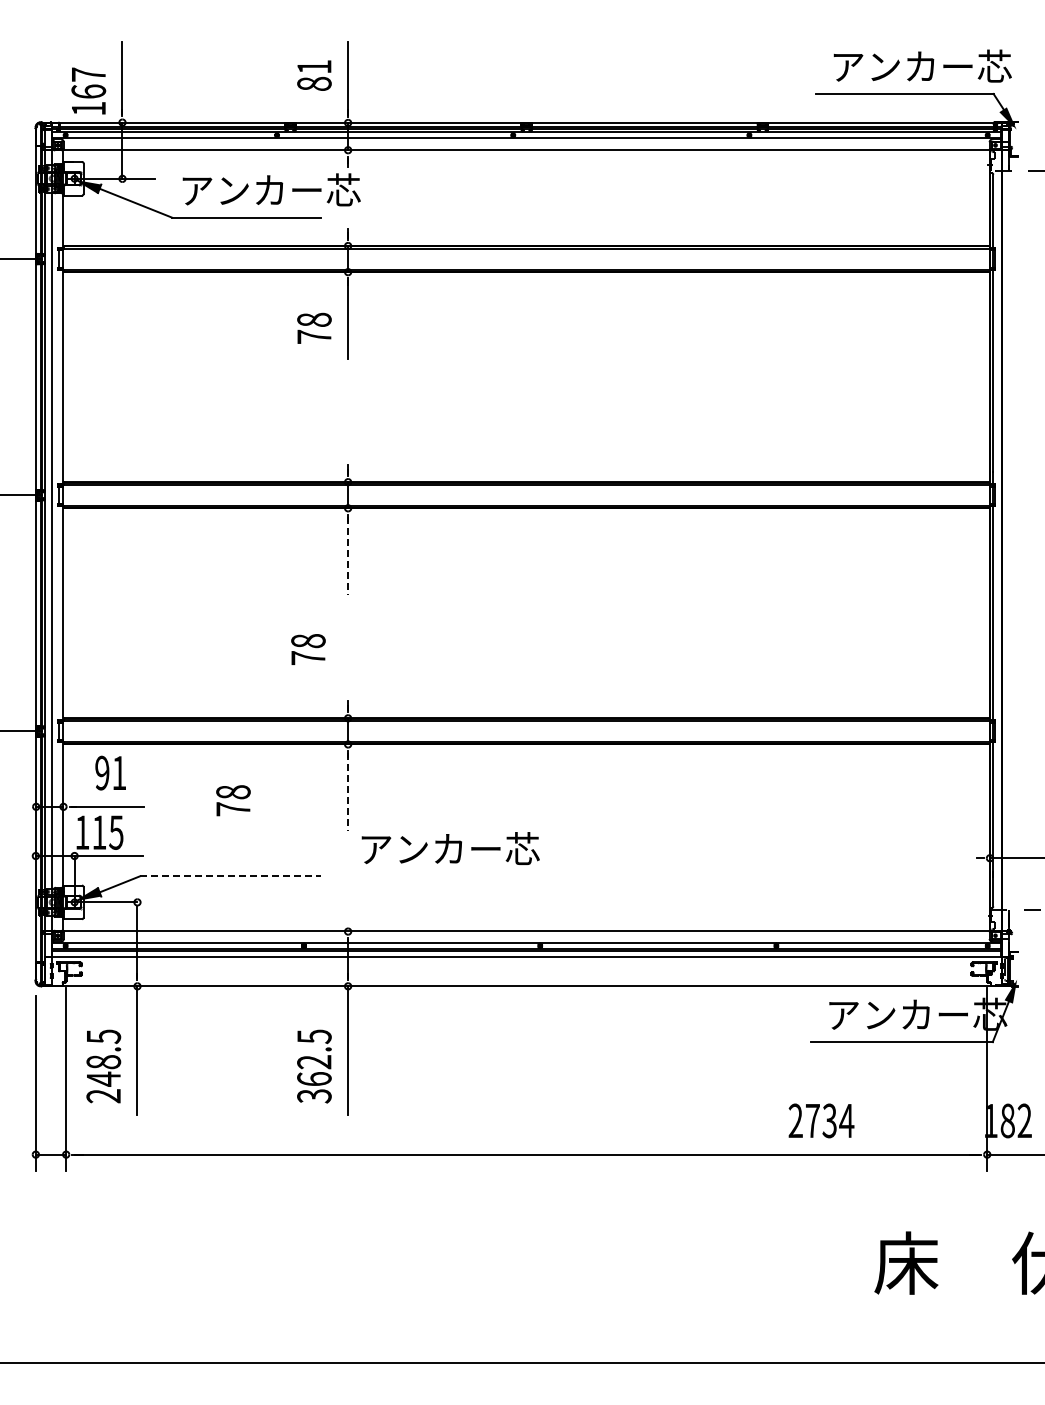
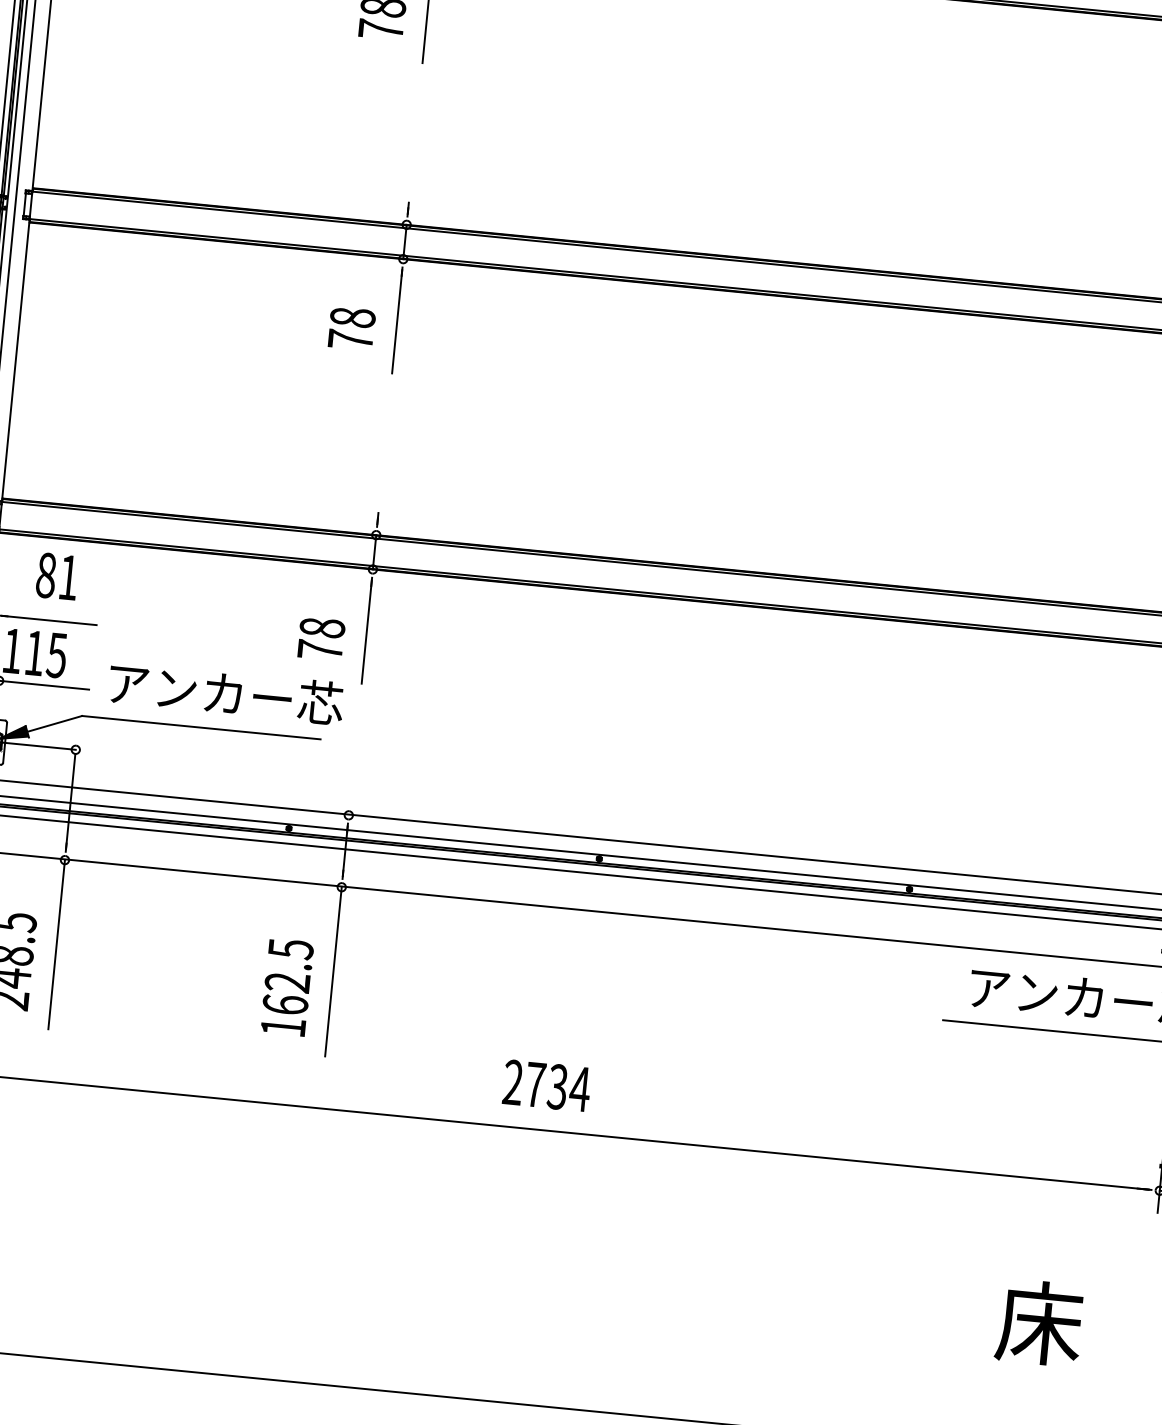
line: (348, 556) -> (397, 322), dashed -> solid
text: (308, 649) -> (351, 328), moved
text: (102, 772) -> (46, 574), 91 -> 81
line: (348, 792) -> (367, 632), dashed -> solid
text: (233, 800) -> (321, 638), moved
text: (450, 848) -> (225, 693), moved
line: (230, 876) -> (201, 727), dashed -> solid
text: (314, 1096) -> (283, 1027), 362.5 -> 162.5
text: (821, 1120) -> (546, 1085), moved

